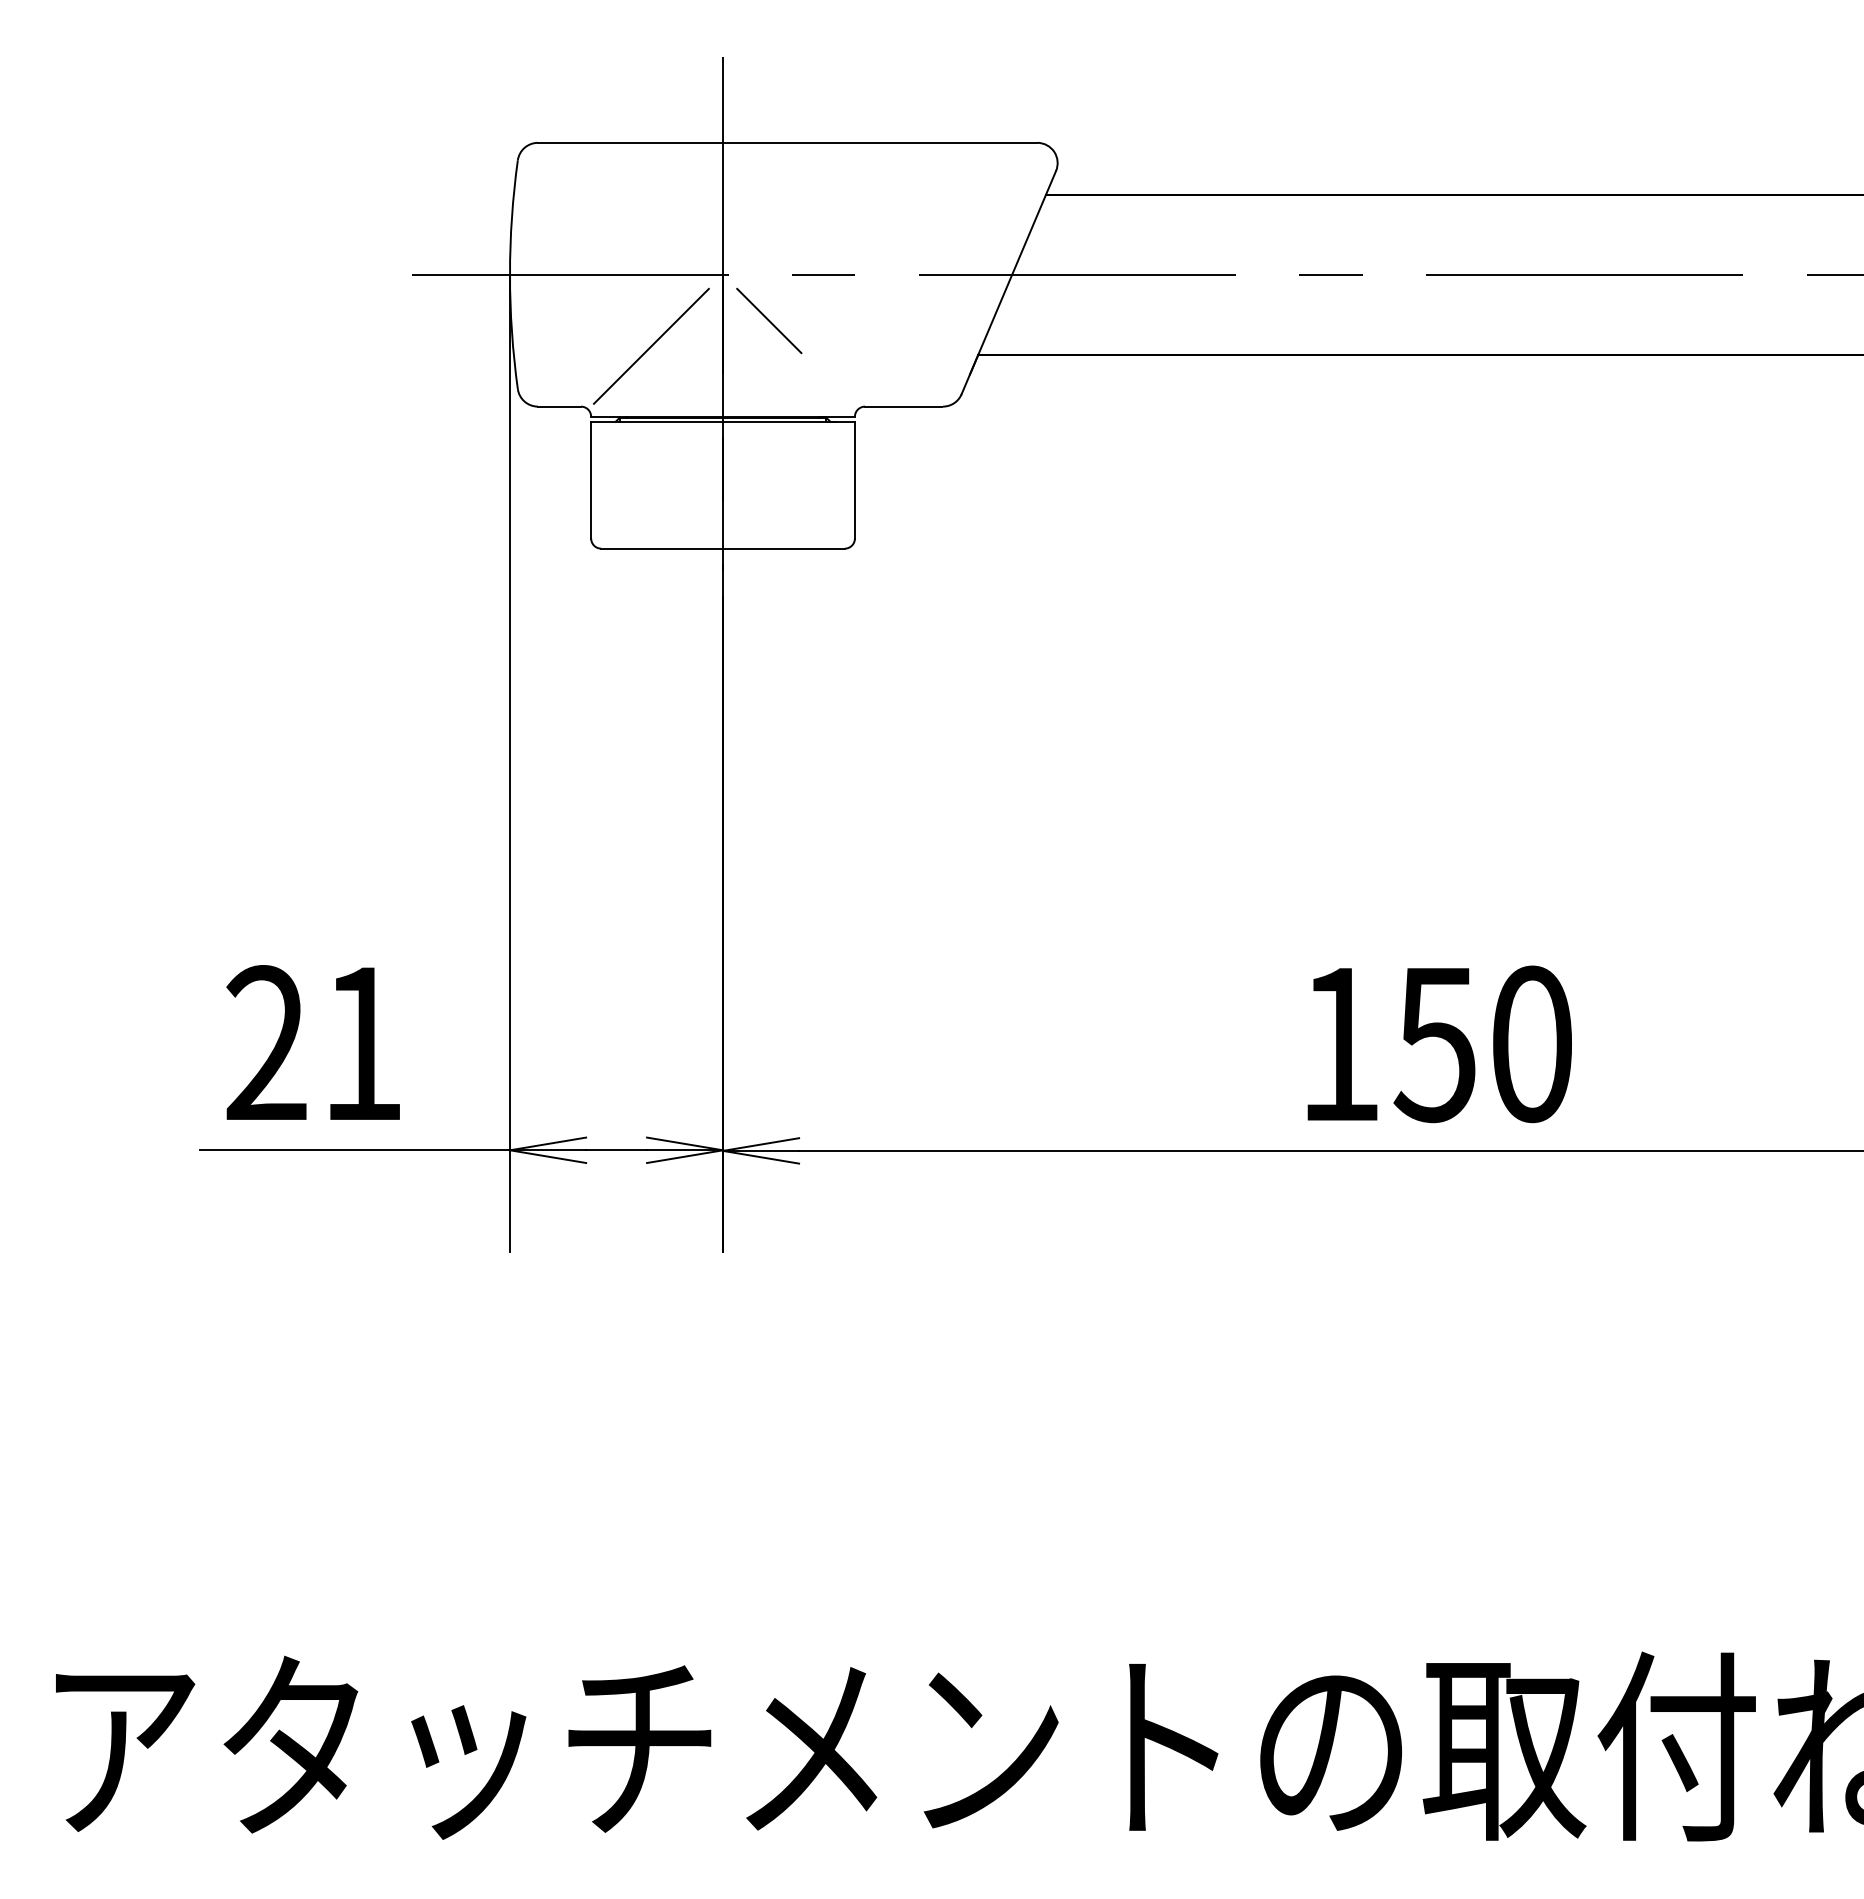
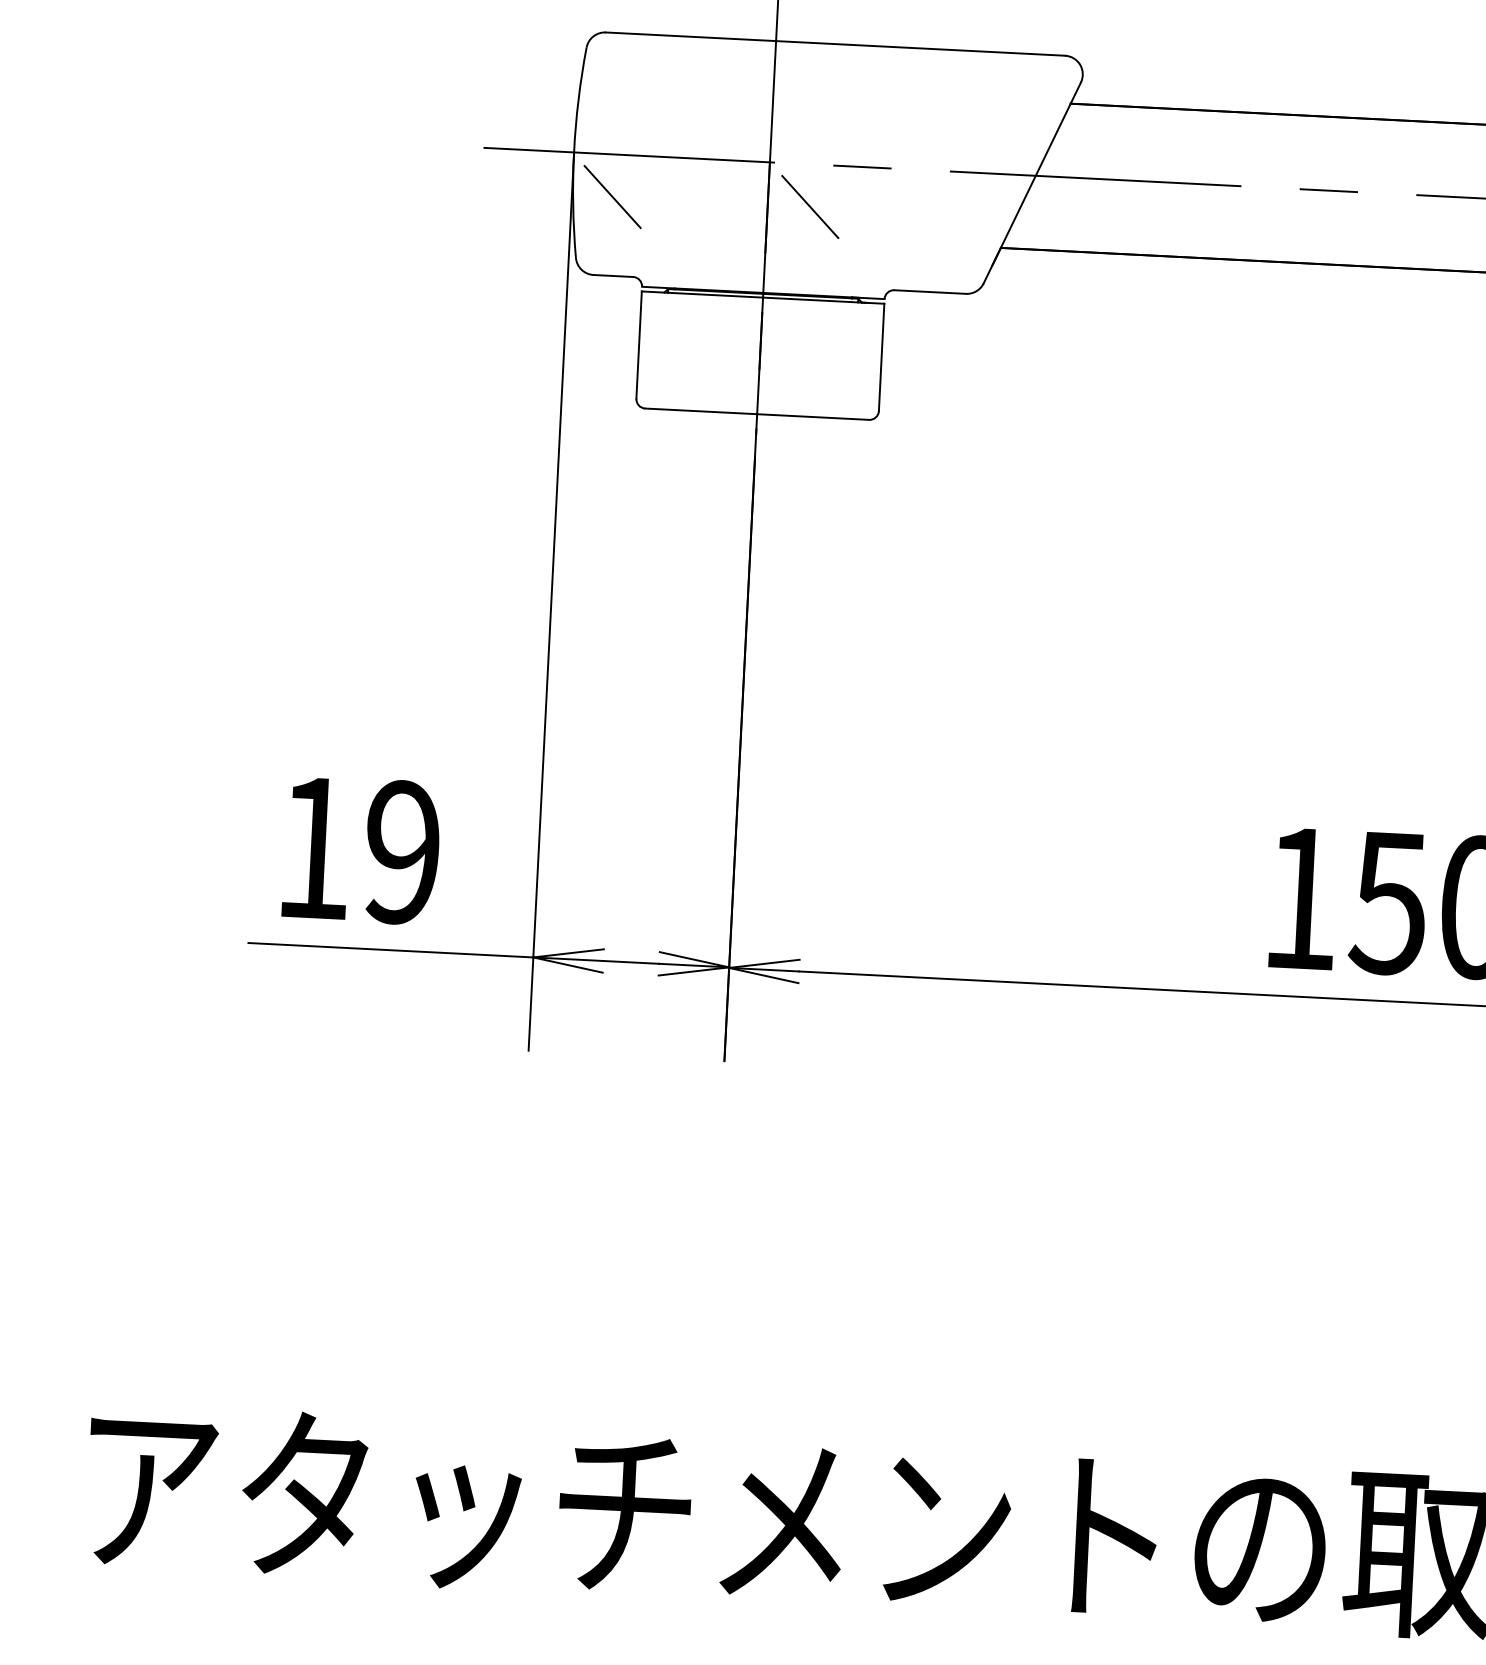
line: (554, 320) -> (612, 196), added
line: (650, 345) -> (699, 224), removed
text: (313, 1043) -> (357, 850), 21 -> 19

